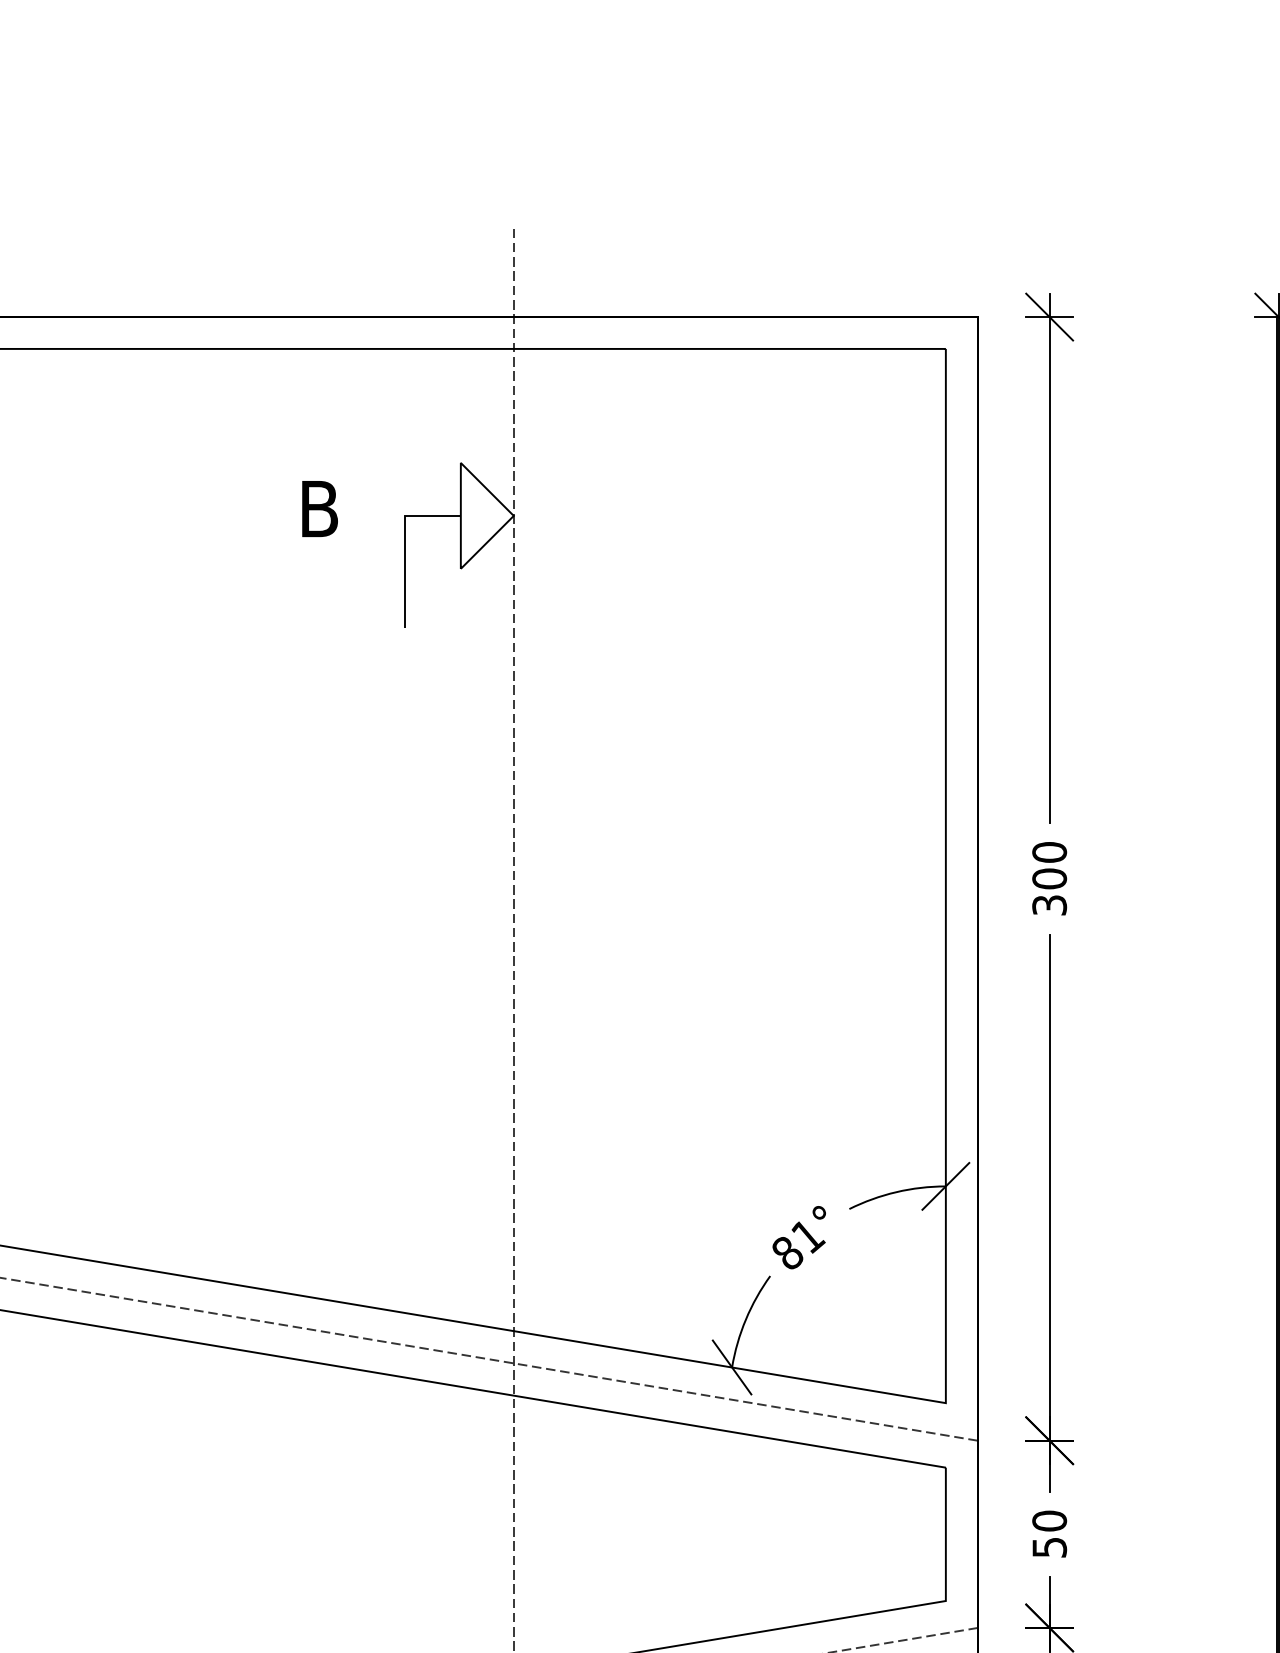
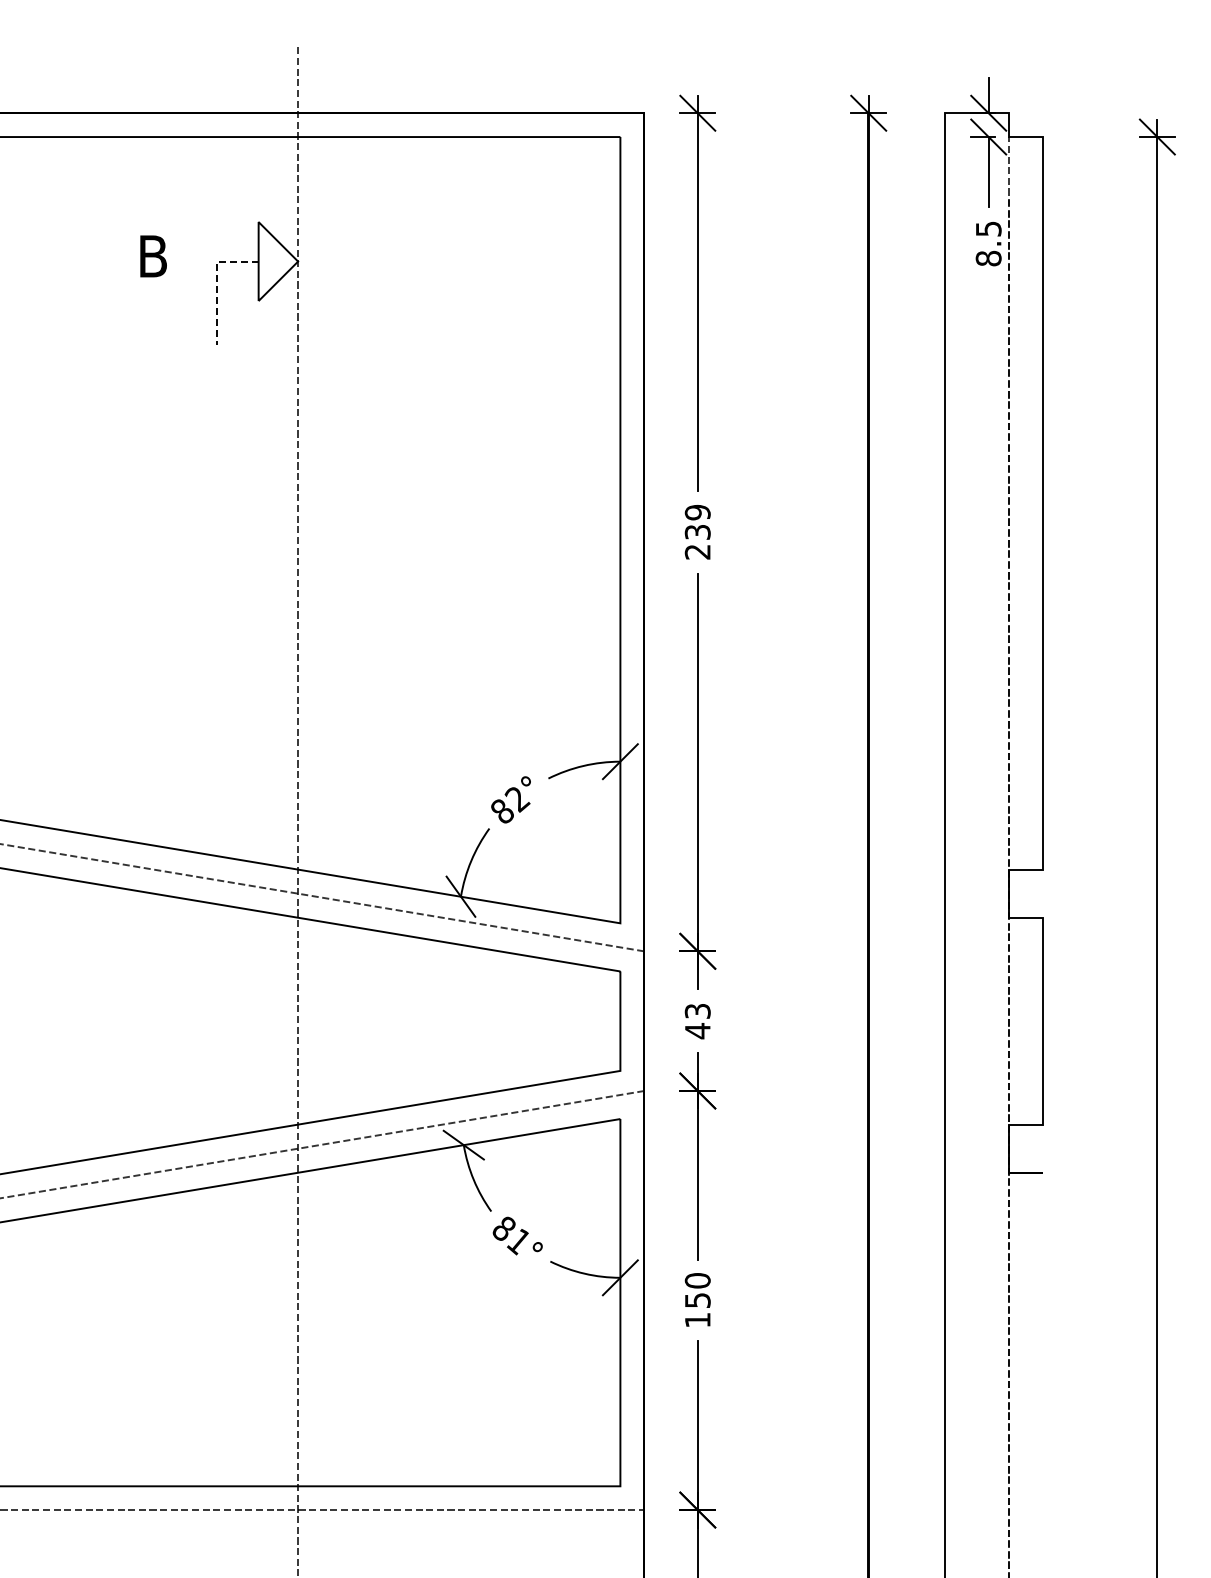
line: (404, 543) -> (216, 282), solid -> dashed
text: (1049, 877) -> (697, 531), 300 -> 239
text: (807, 1237) -> (517, 799), 81° -> 82°
text: (1049, 1534) -> (697, 1021), 50 -> 43

